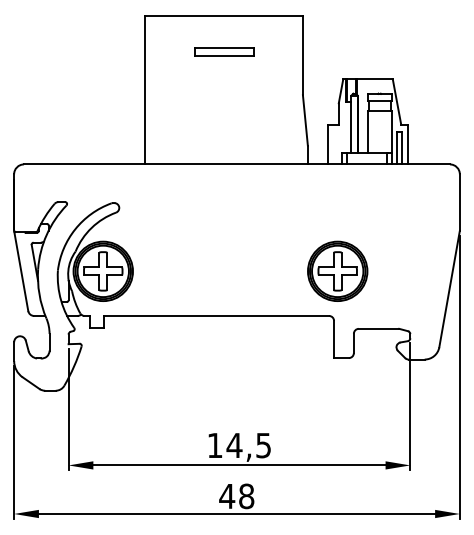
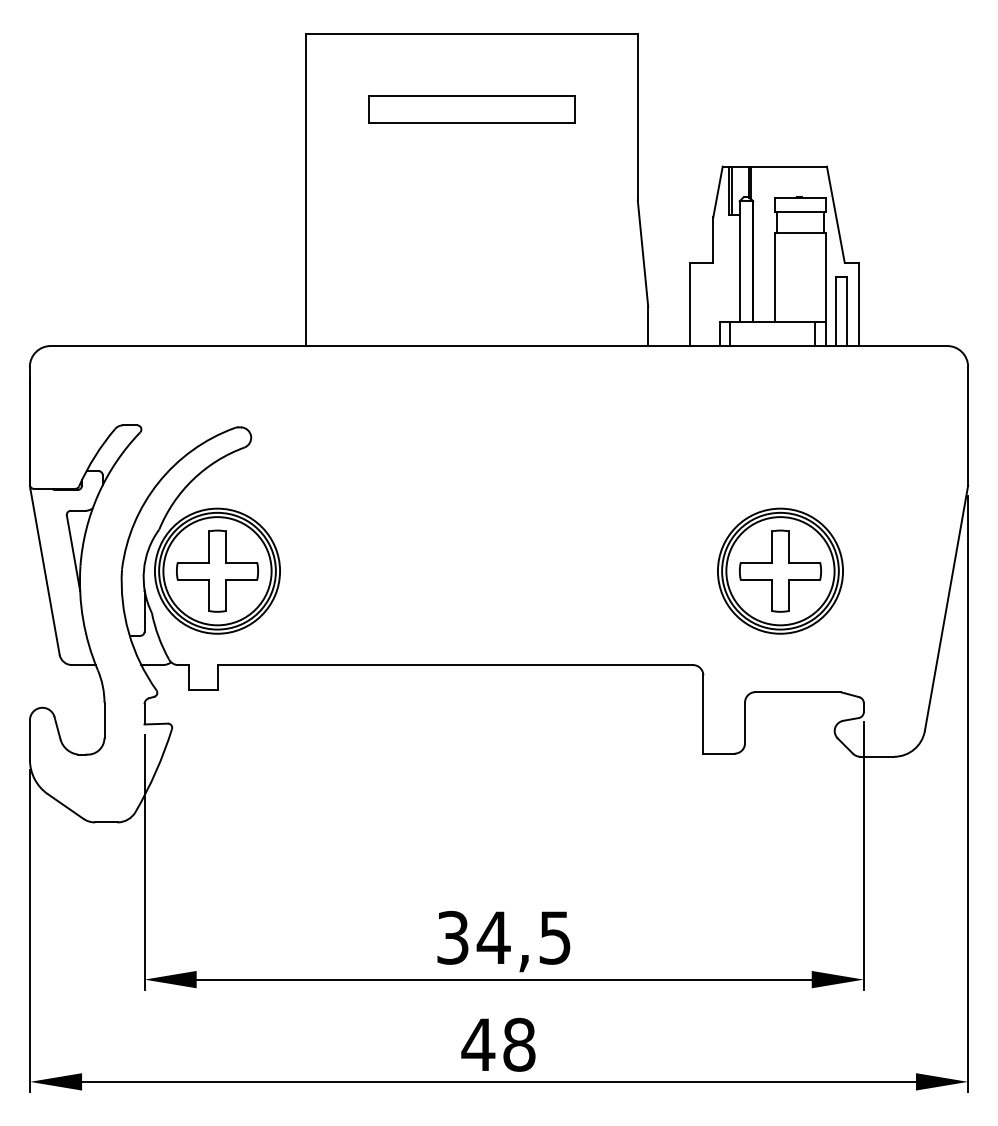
part: (223, 52) -> (470, 110), size x1.67
part: (337, 270) -> (780, 569), moved
text: (214, 445) -> (451, 937), 14,5 -> 34,5

